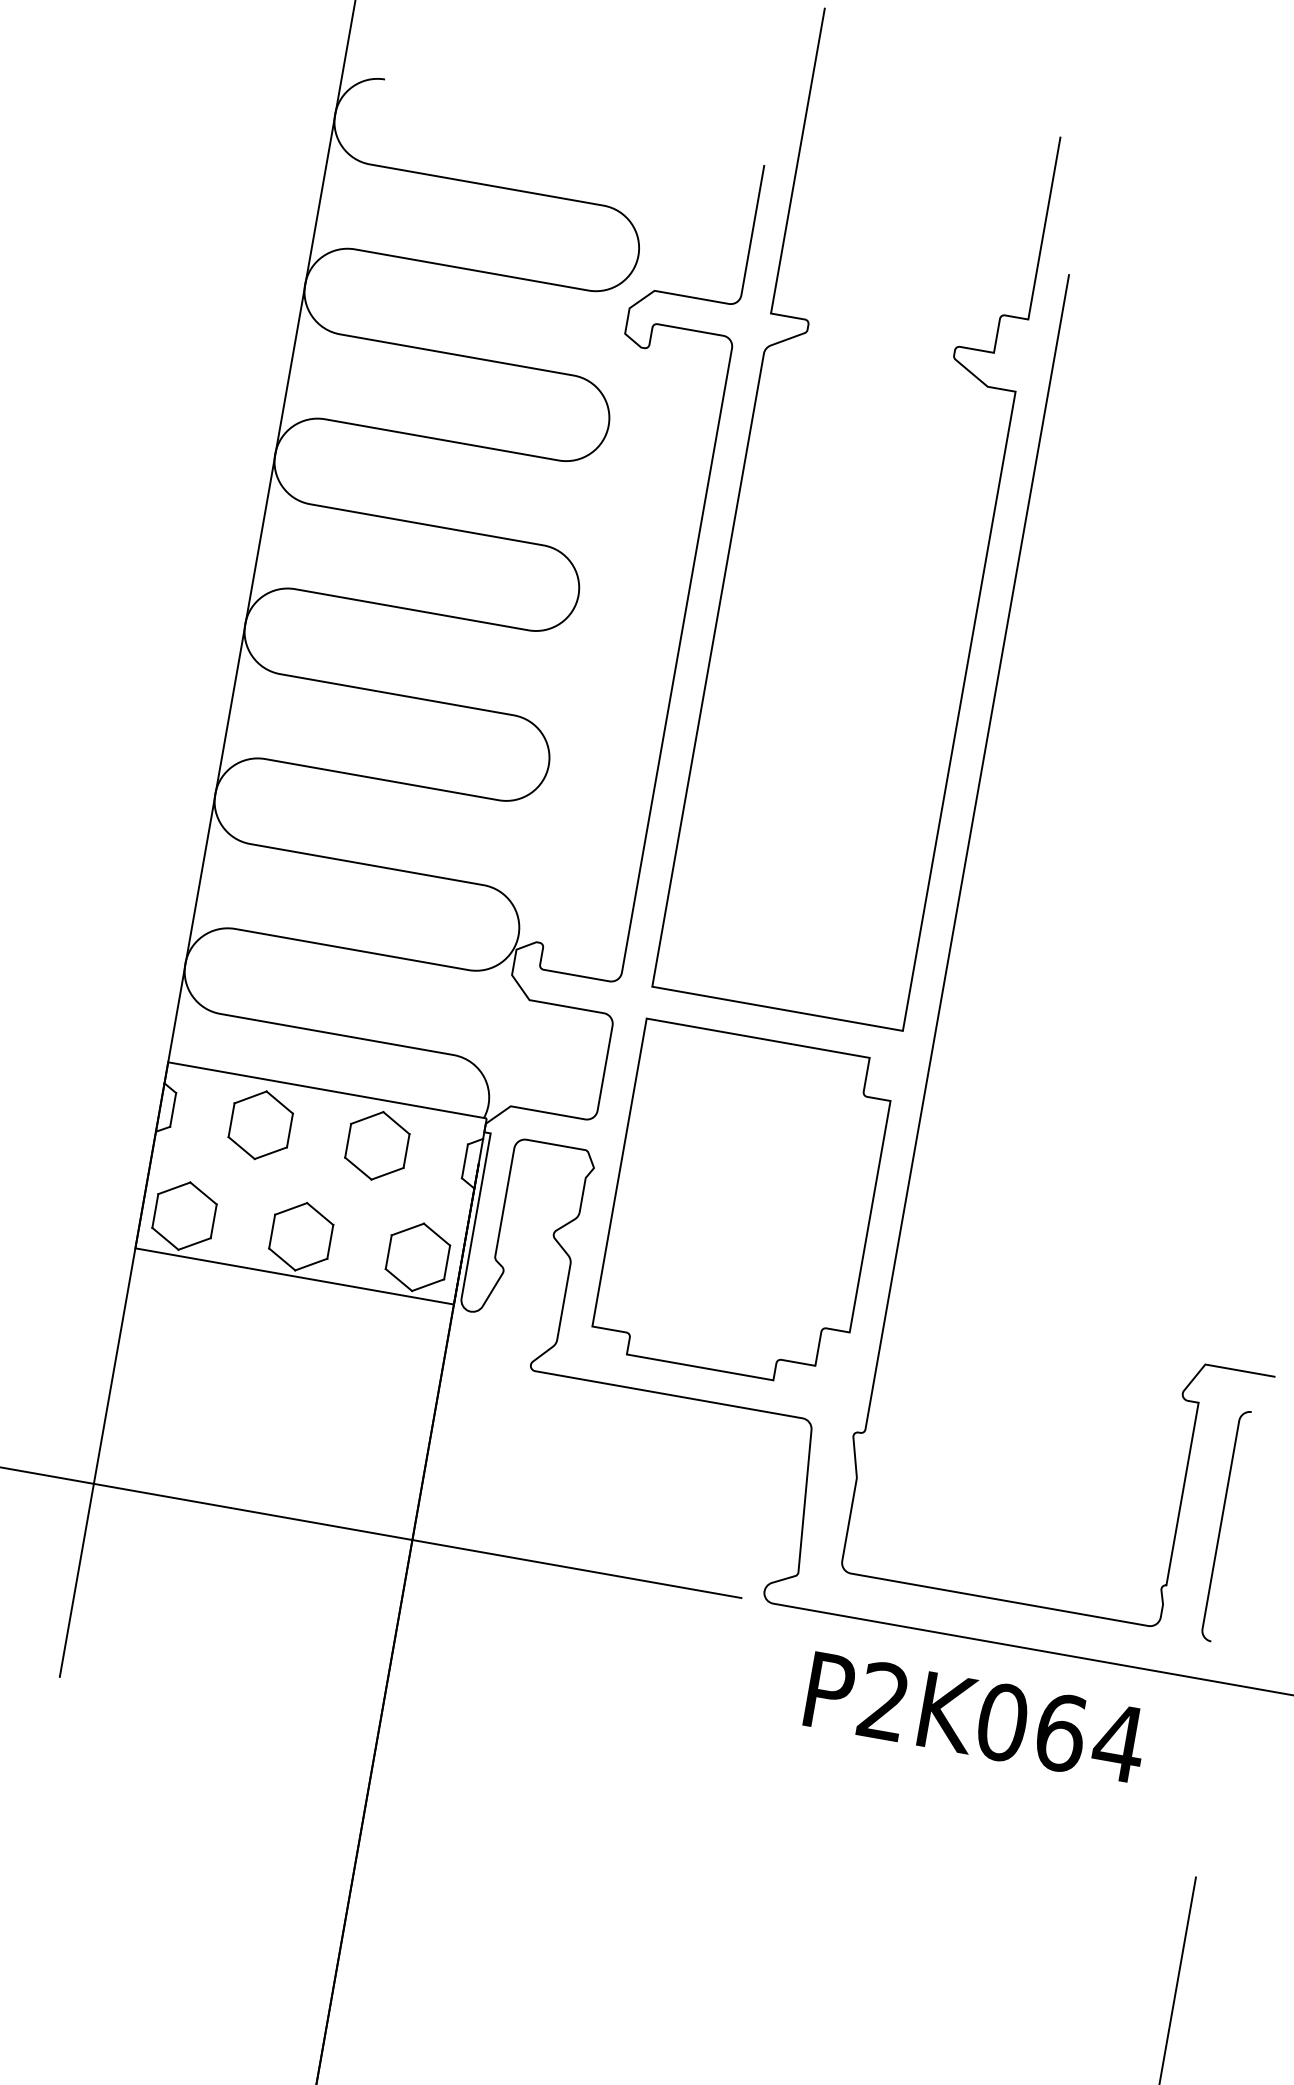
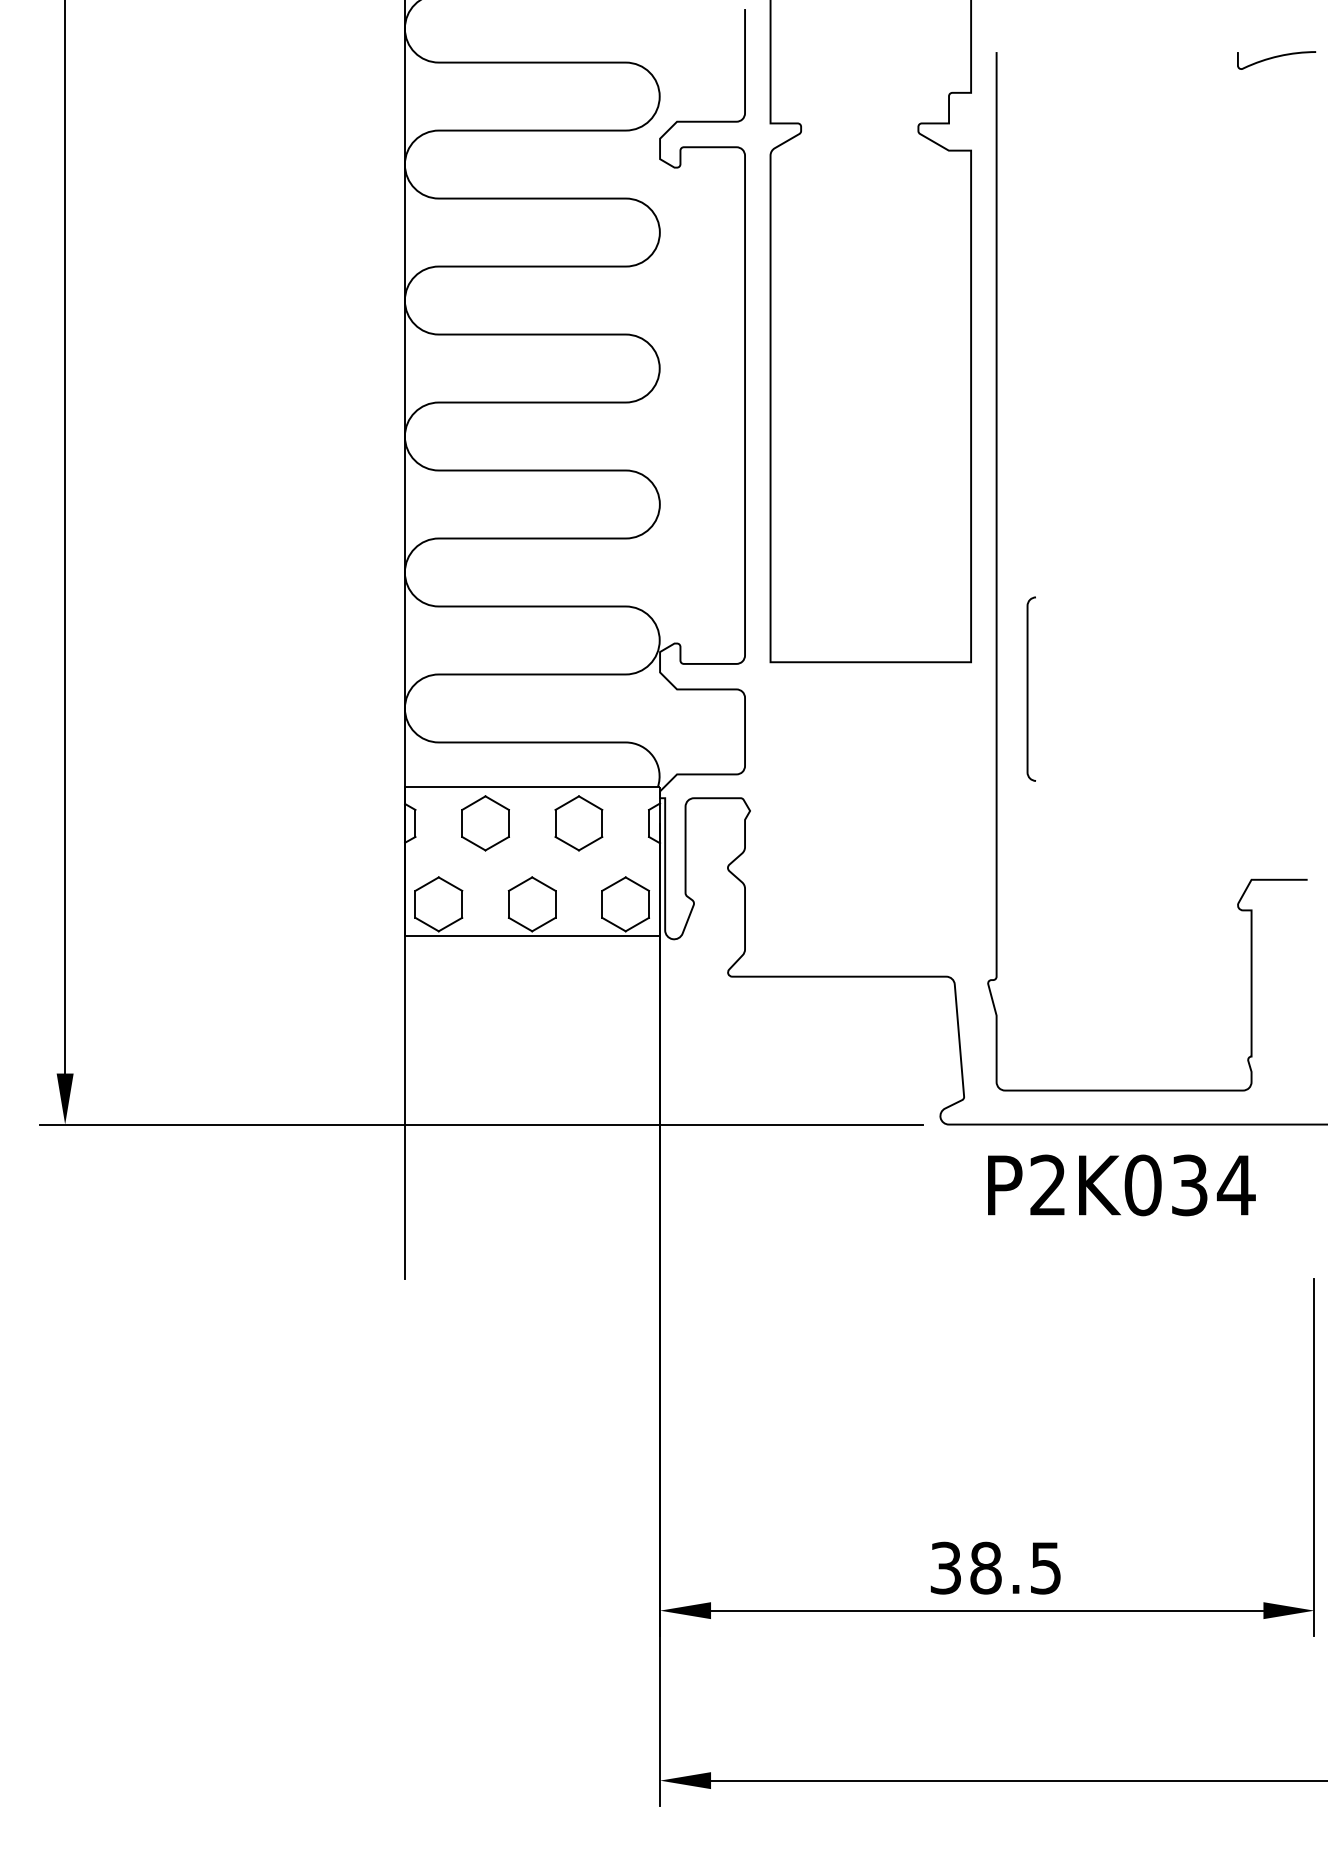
part: (742, 1205) -> (870, 819), removed
curve: (1222, 1524) -> (1028, 688), moved
text: (1060, 1732) -> (1189, 1185), P2K064 -> P2K034

